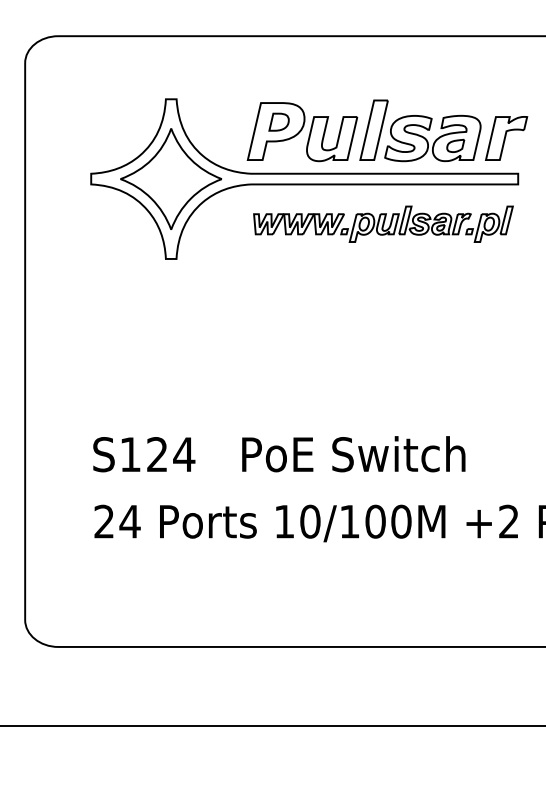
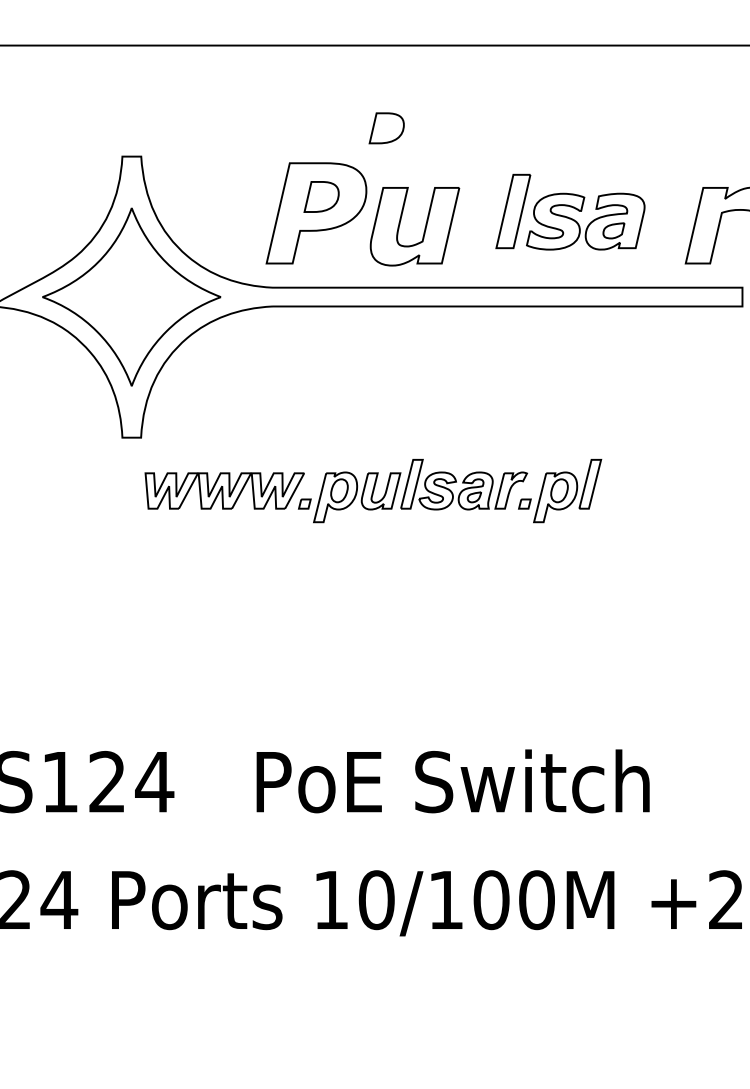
part: (315, 82) -> (385, 127), added
part: (420, 130) -> (570, 211), size x0.7
part: (383, 223) -> (373, 489), moved

